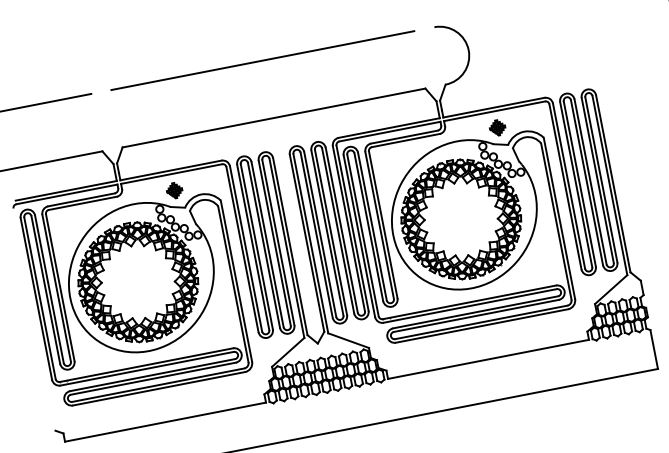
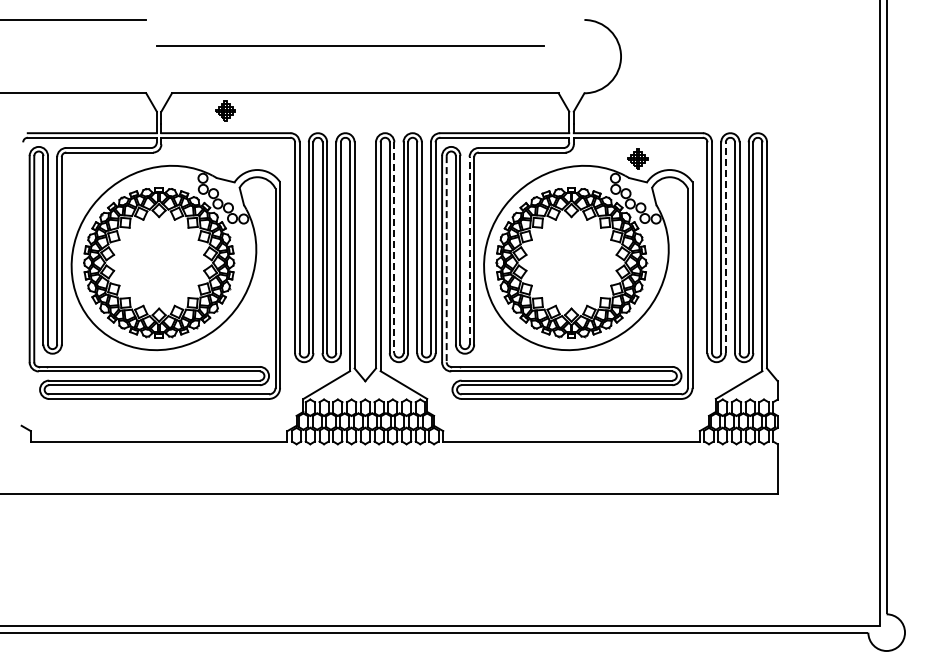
line: (262, 60) -> (350, 45), moved
line: (579, 183) -> (725, 247), solid -> dashed
part: (174, 190) -> (225, 110), moved
line: (379, 225) -> (469, 250), solid -> dashed
line: (320, 235) -> (394, 248), solid -> dashed
line: (362, 235) -> (446, 259), solid -> dashed

